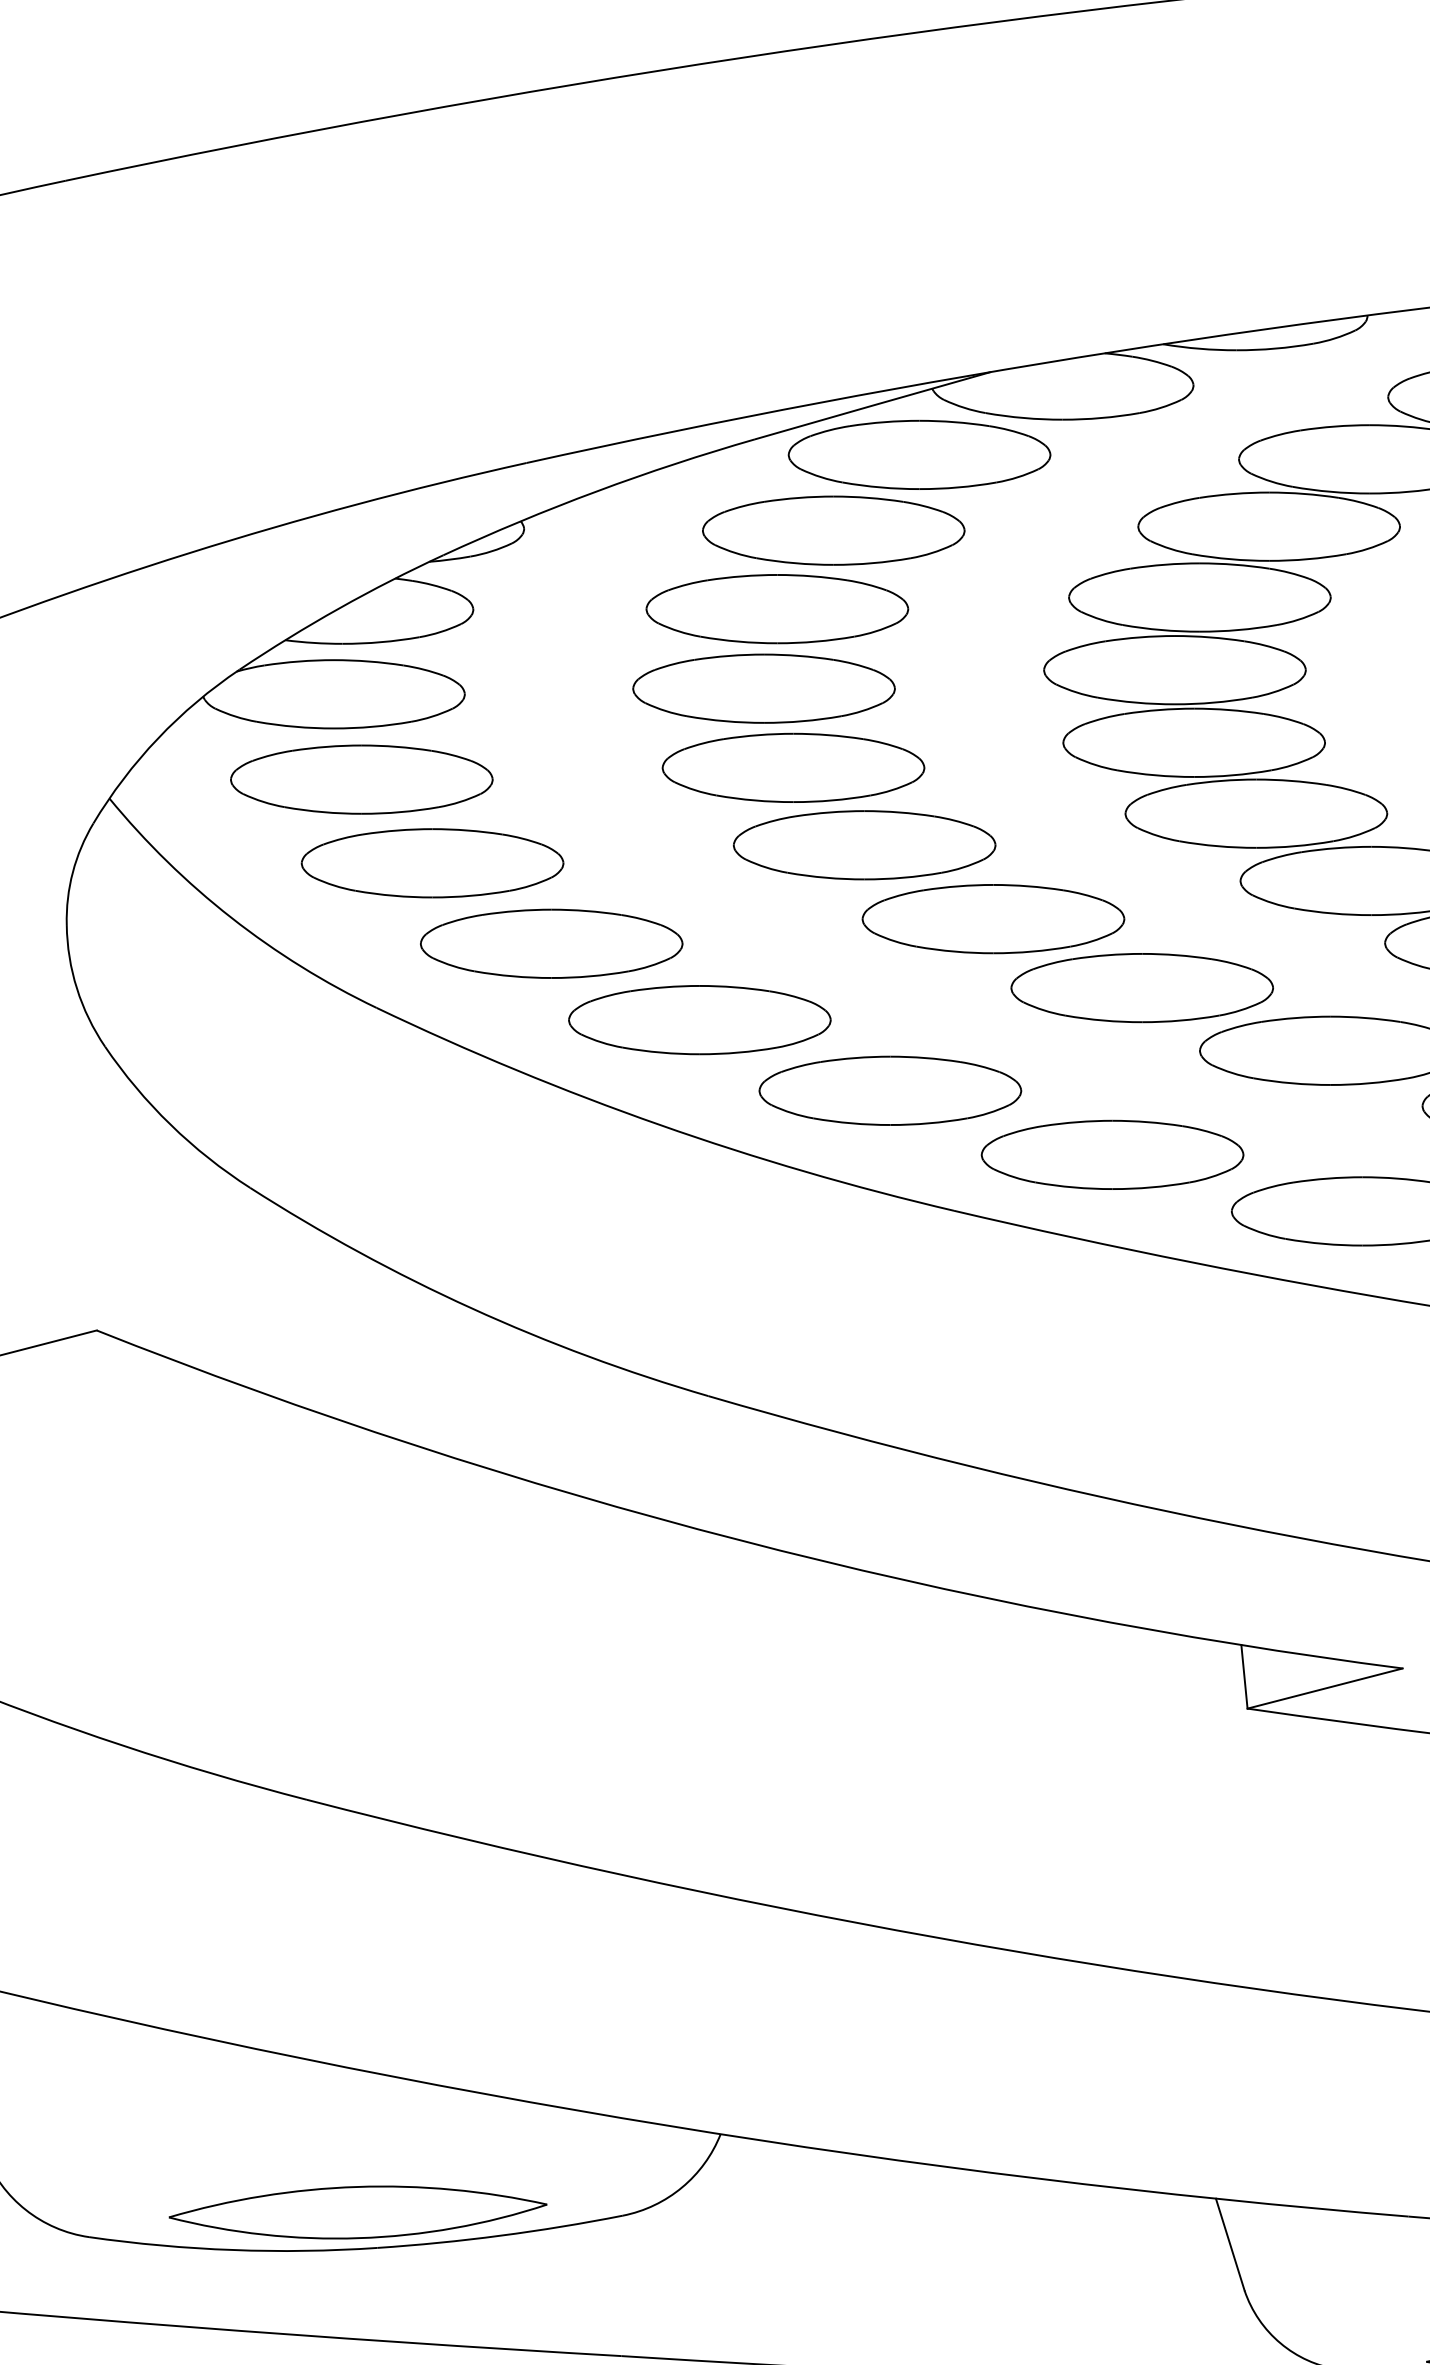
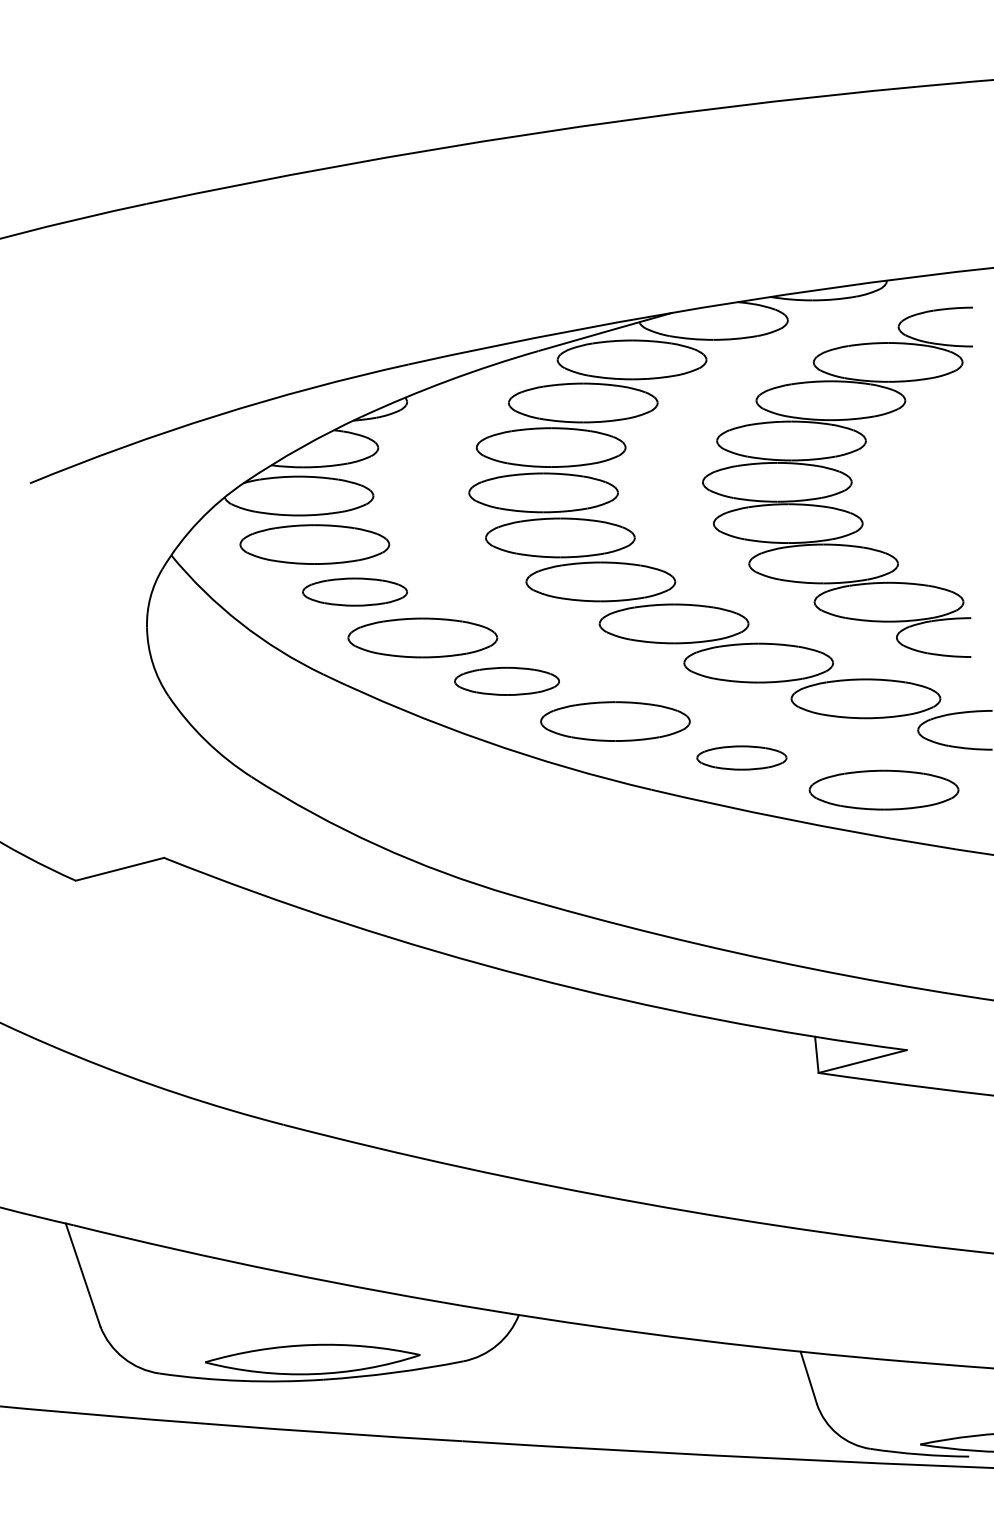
part: (431, 862) -> (354, 591), size x0.7
part: (698, 1020) -> (506, 681), size x0.7
part: (1111, 1153) -> (741, 757), size x0.6

